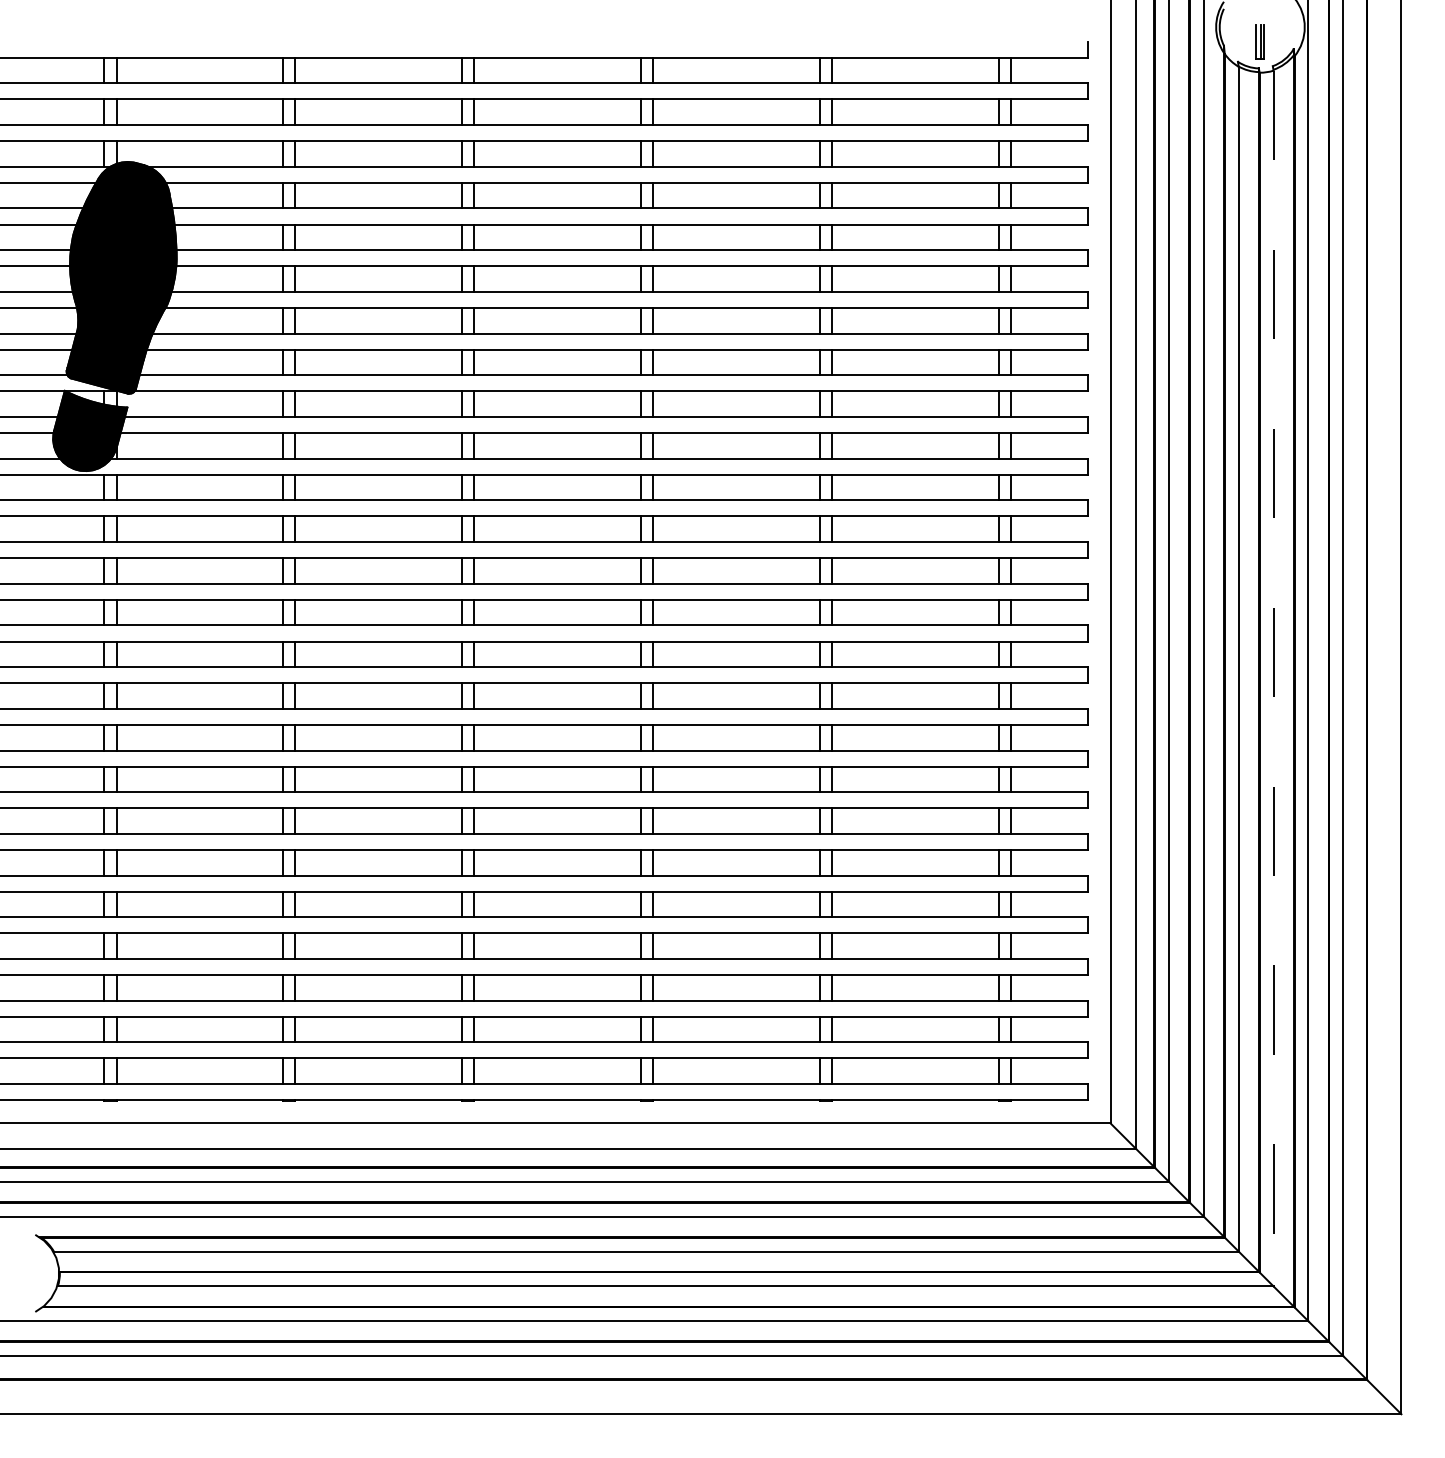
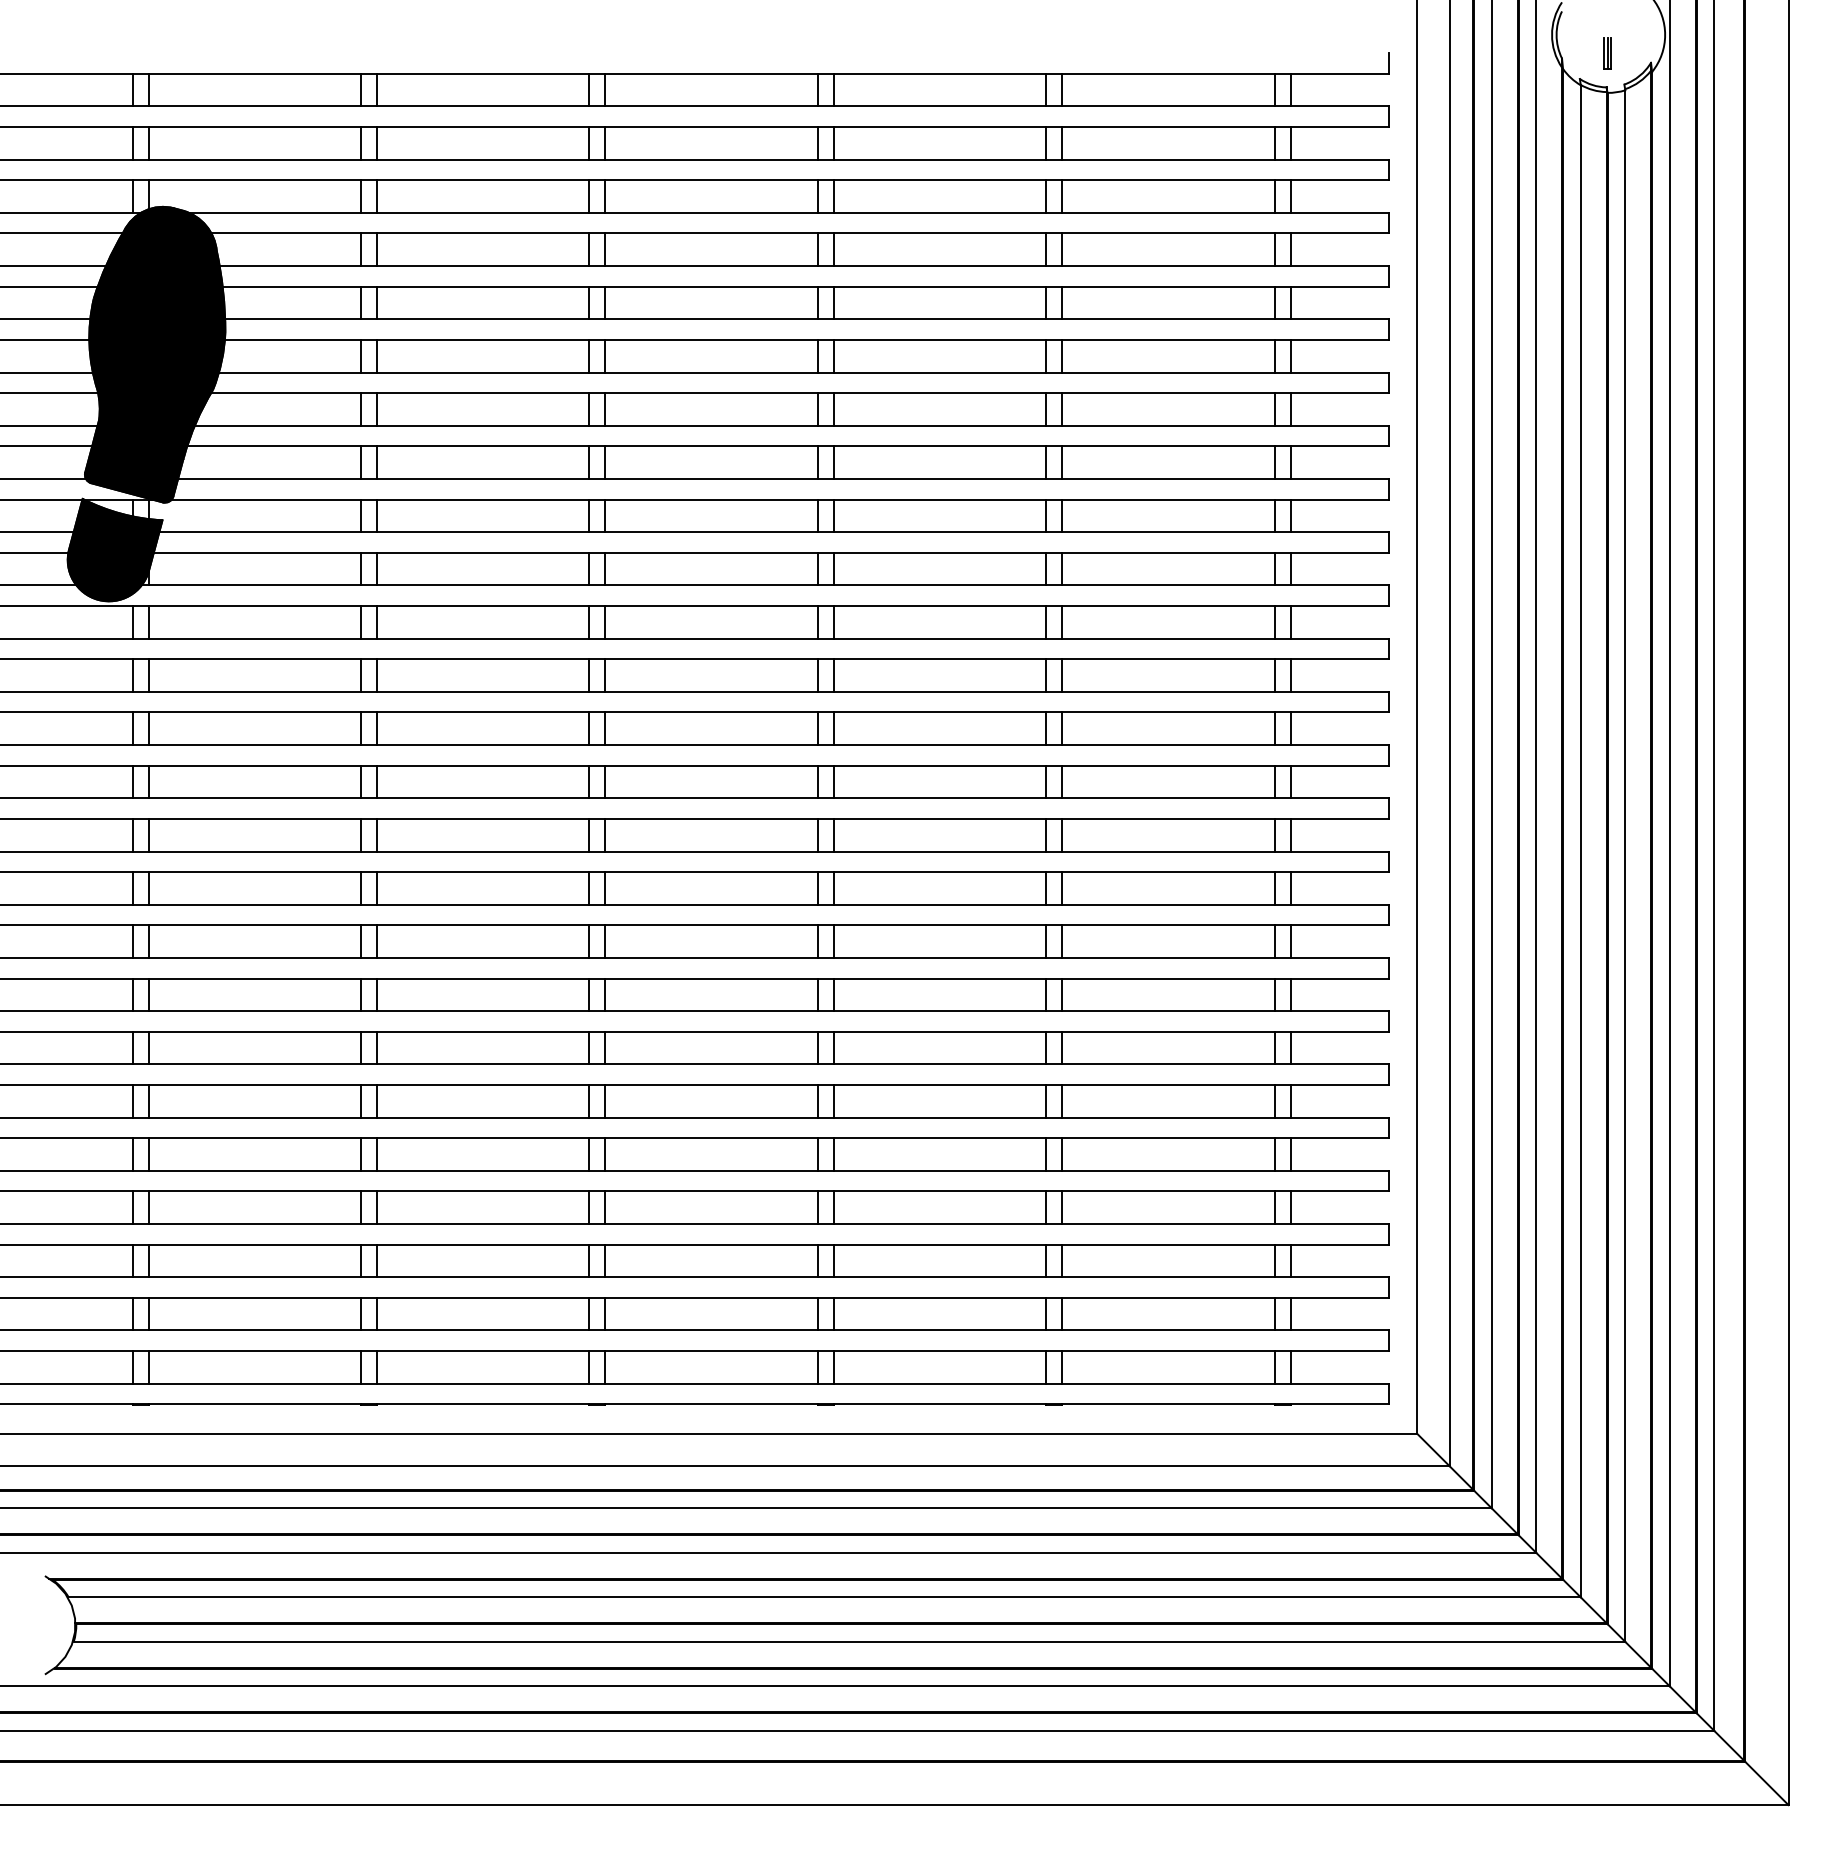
part: (1259, 41) -> (1607, 53), size x0.71
line: (1273, 678) -> (1625, 866), dashed -> solid

